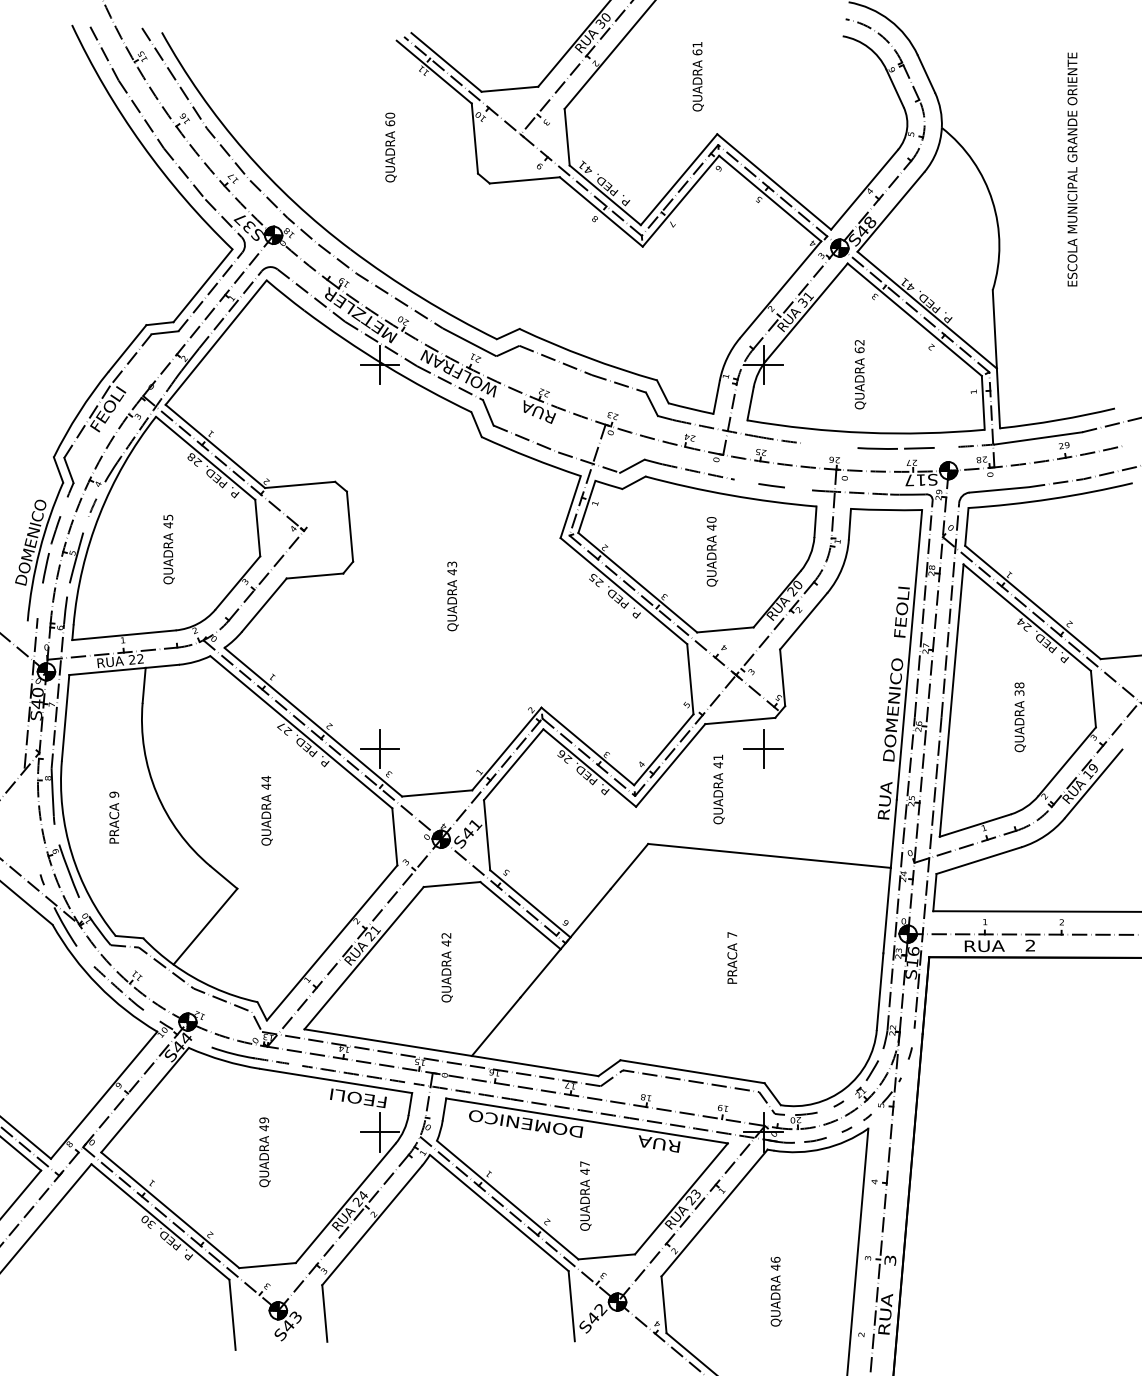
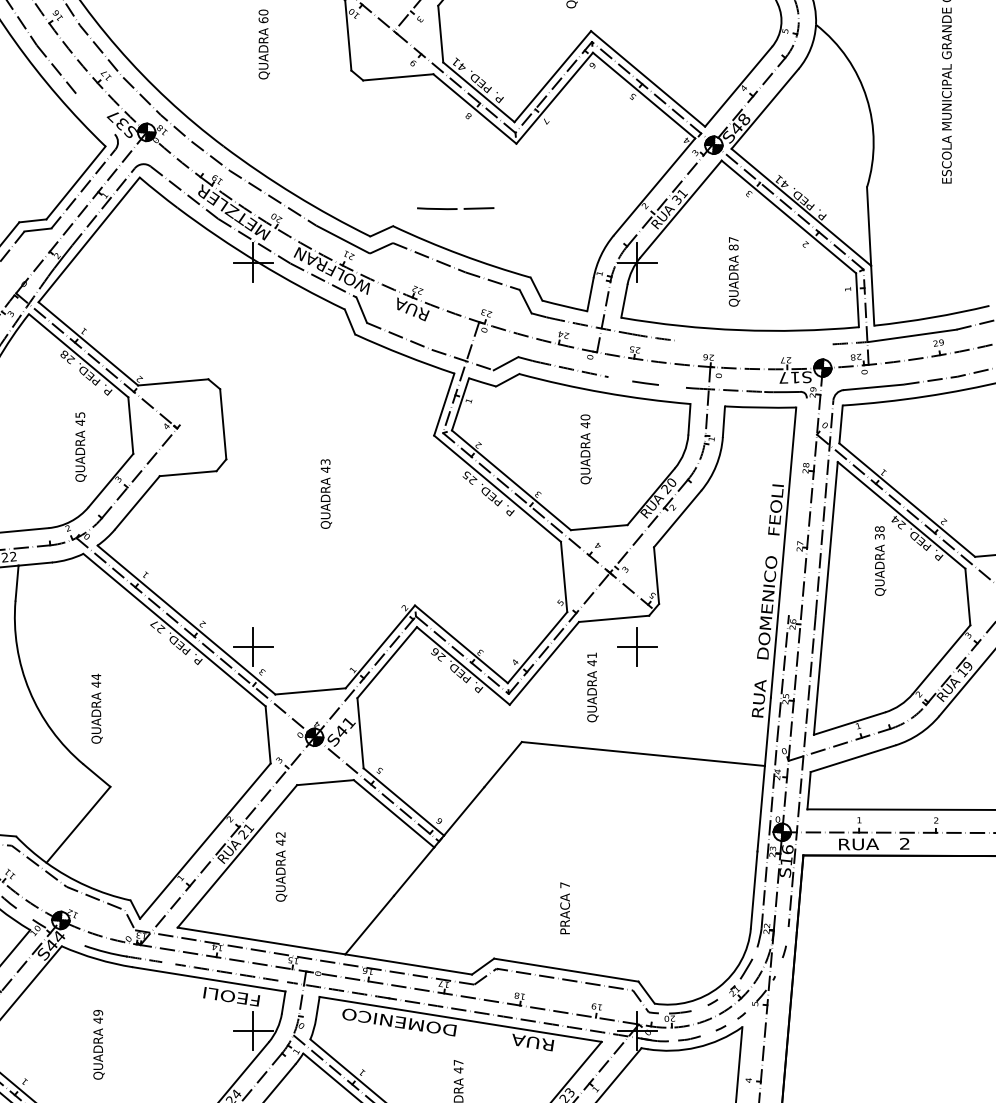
line: (223, 218) -> (96, 115), removed
text: (859, 346) -> (733, 243), 62 -> 87
line: (895, 448) -> (455, 208), moved
text: (168, 549) -> (80, 447), moved
line: (923, 608) -> (797, 506), removed
text: (1019, 717) -> (879, 561), moved
text: (266, 810) -> (96, 708), moved
text: (732, 957) -> (565, 907), moved
text: (446, 967) -> (280, 866), moved
text: (264, 1152) -> (98, 1045), moved

